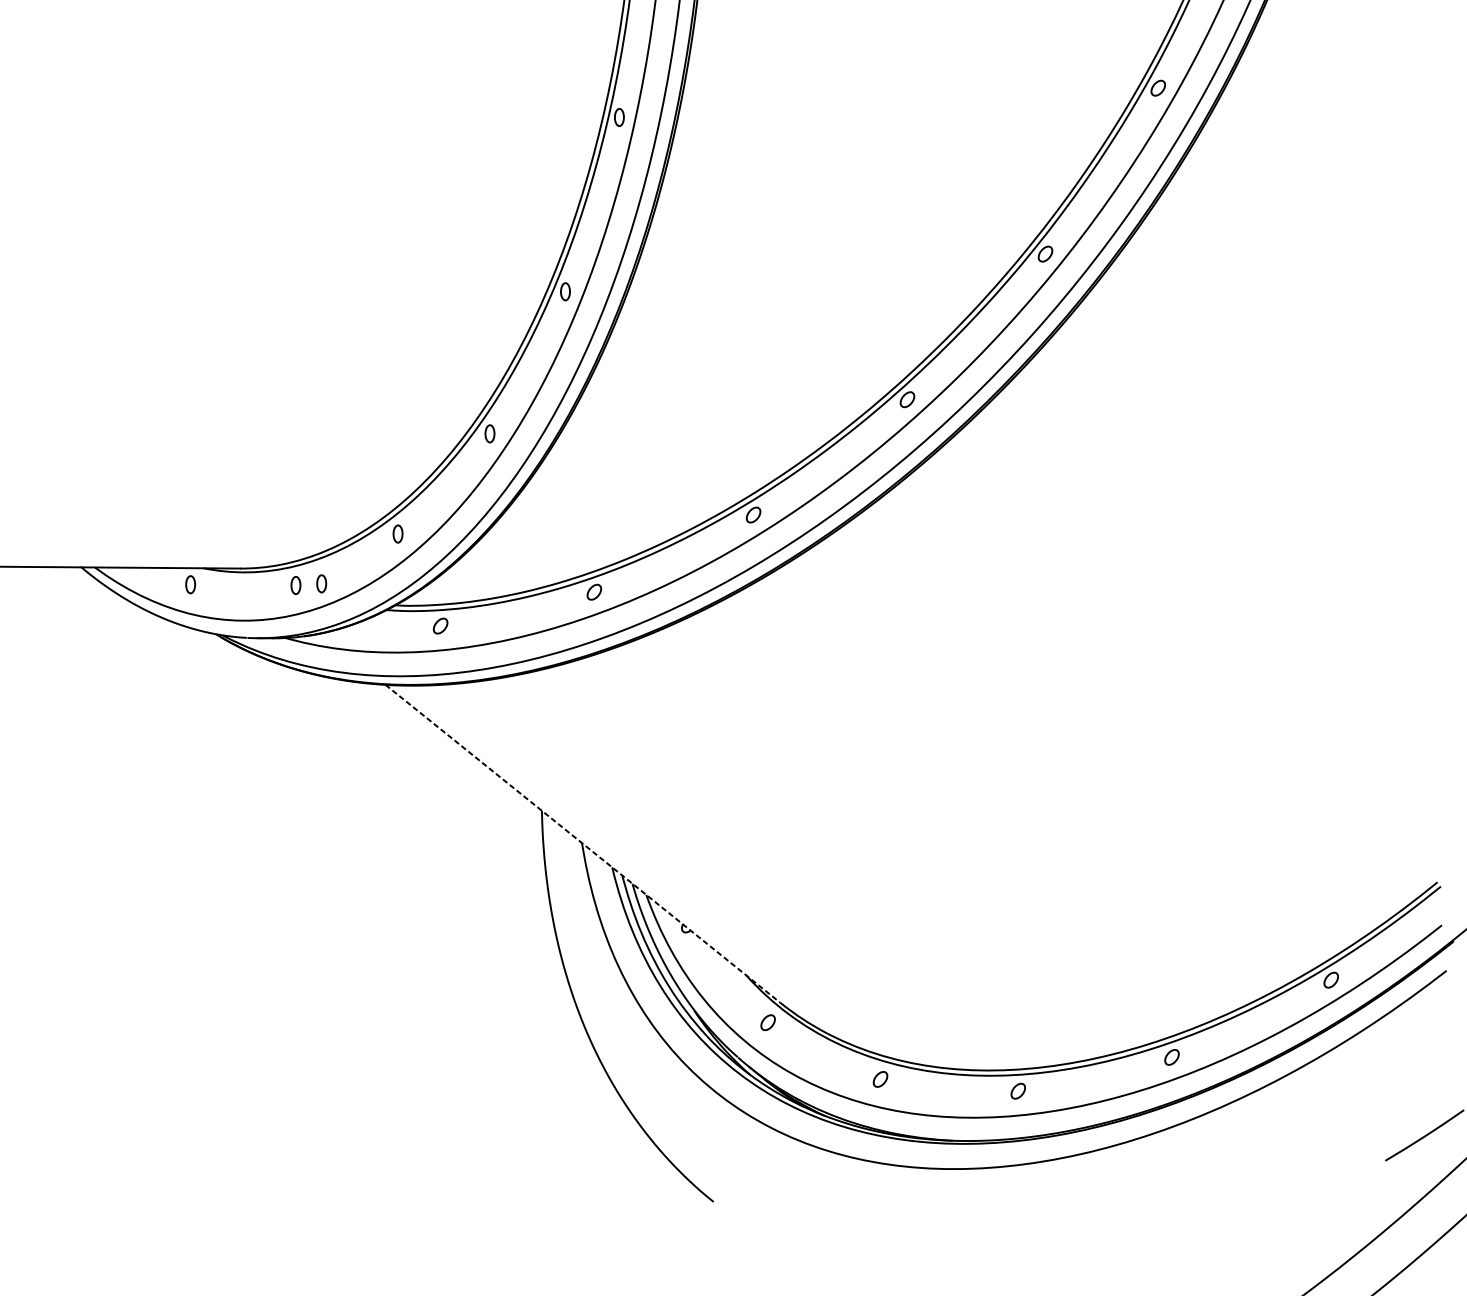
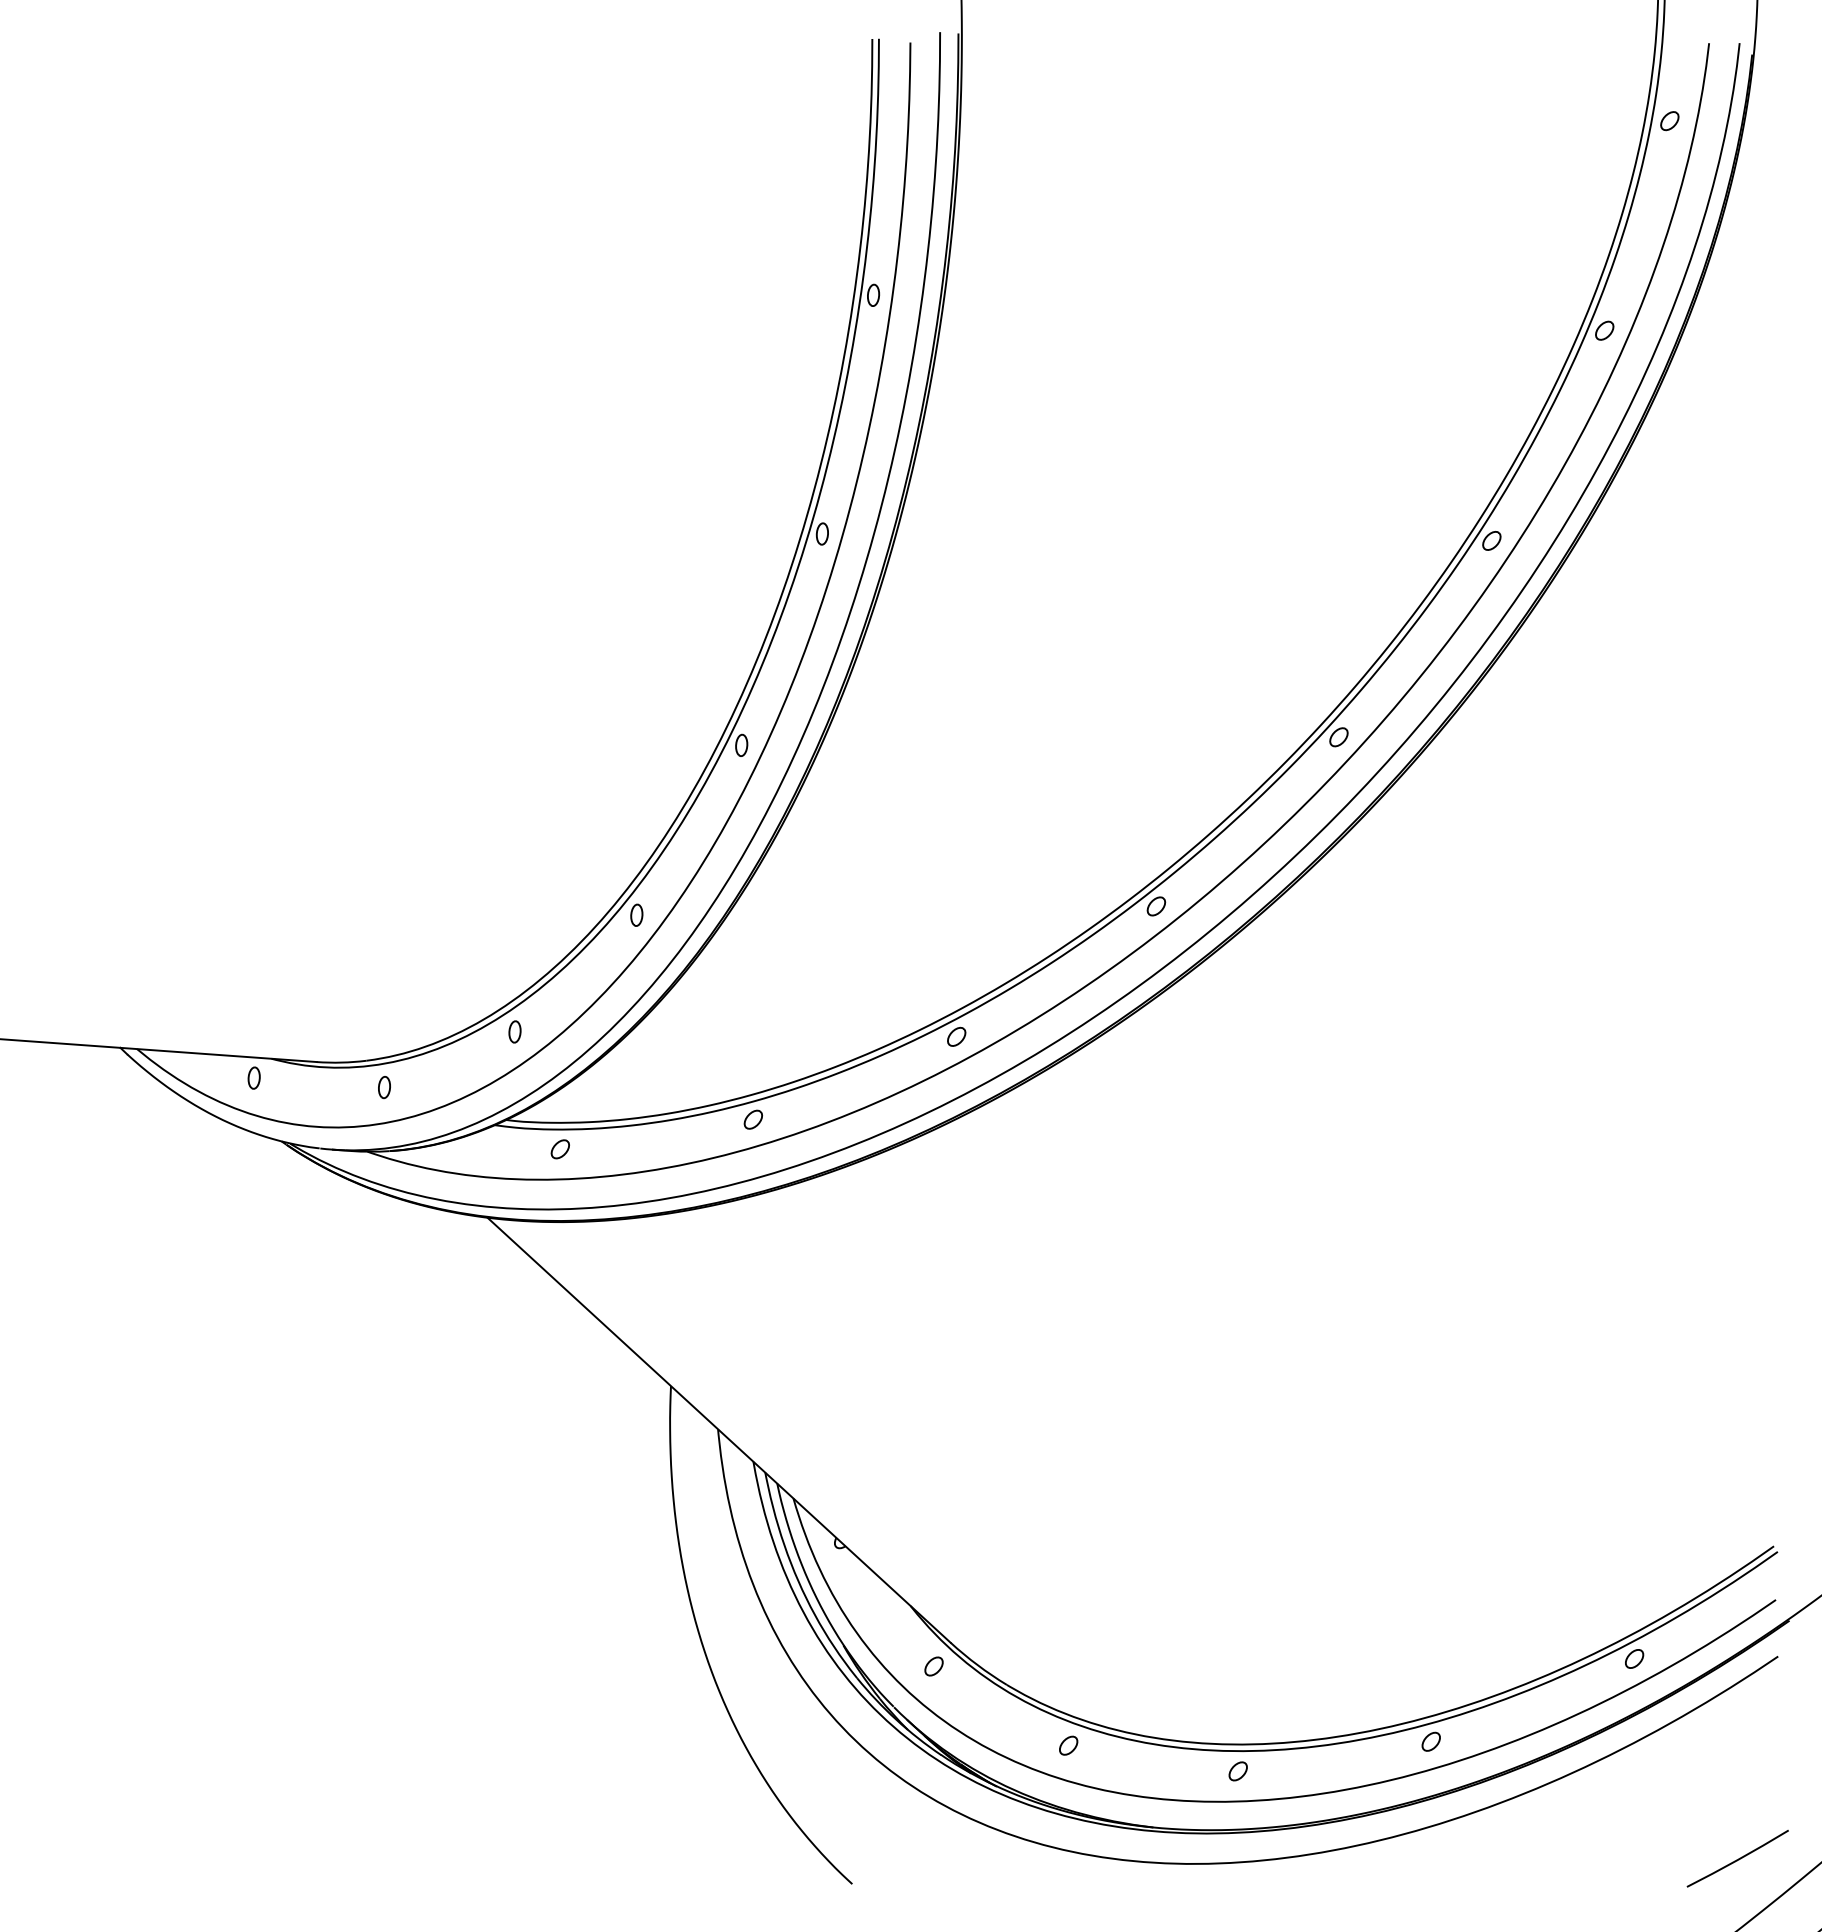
part: (321, 583) -> (416, 1087), removed
line: (583, 844) -> (719, 1430), dashed -> solid

